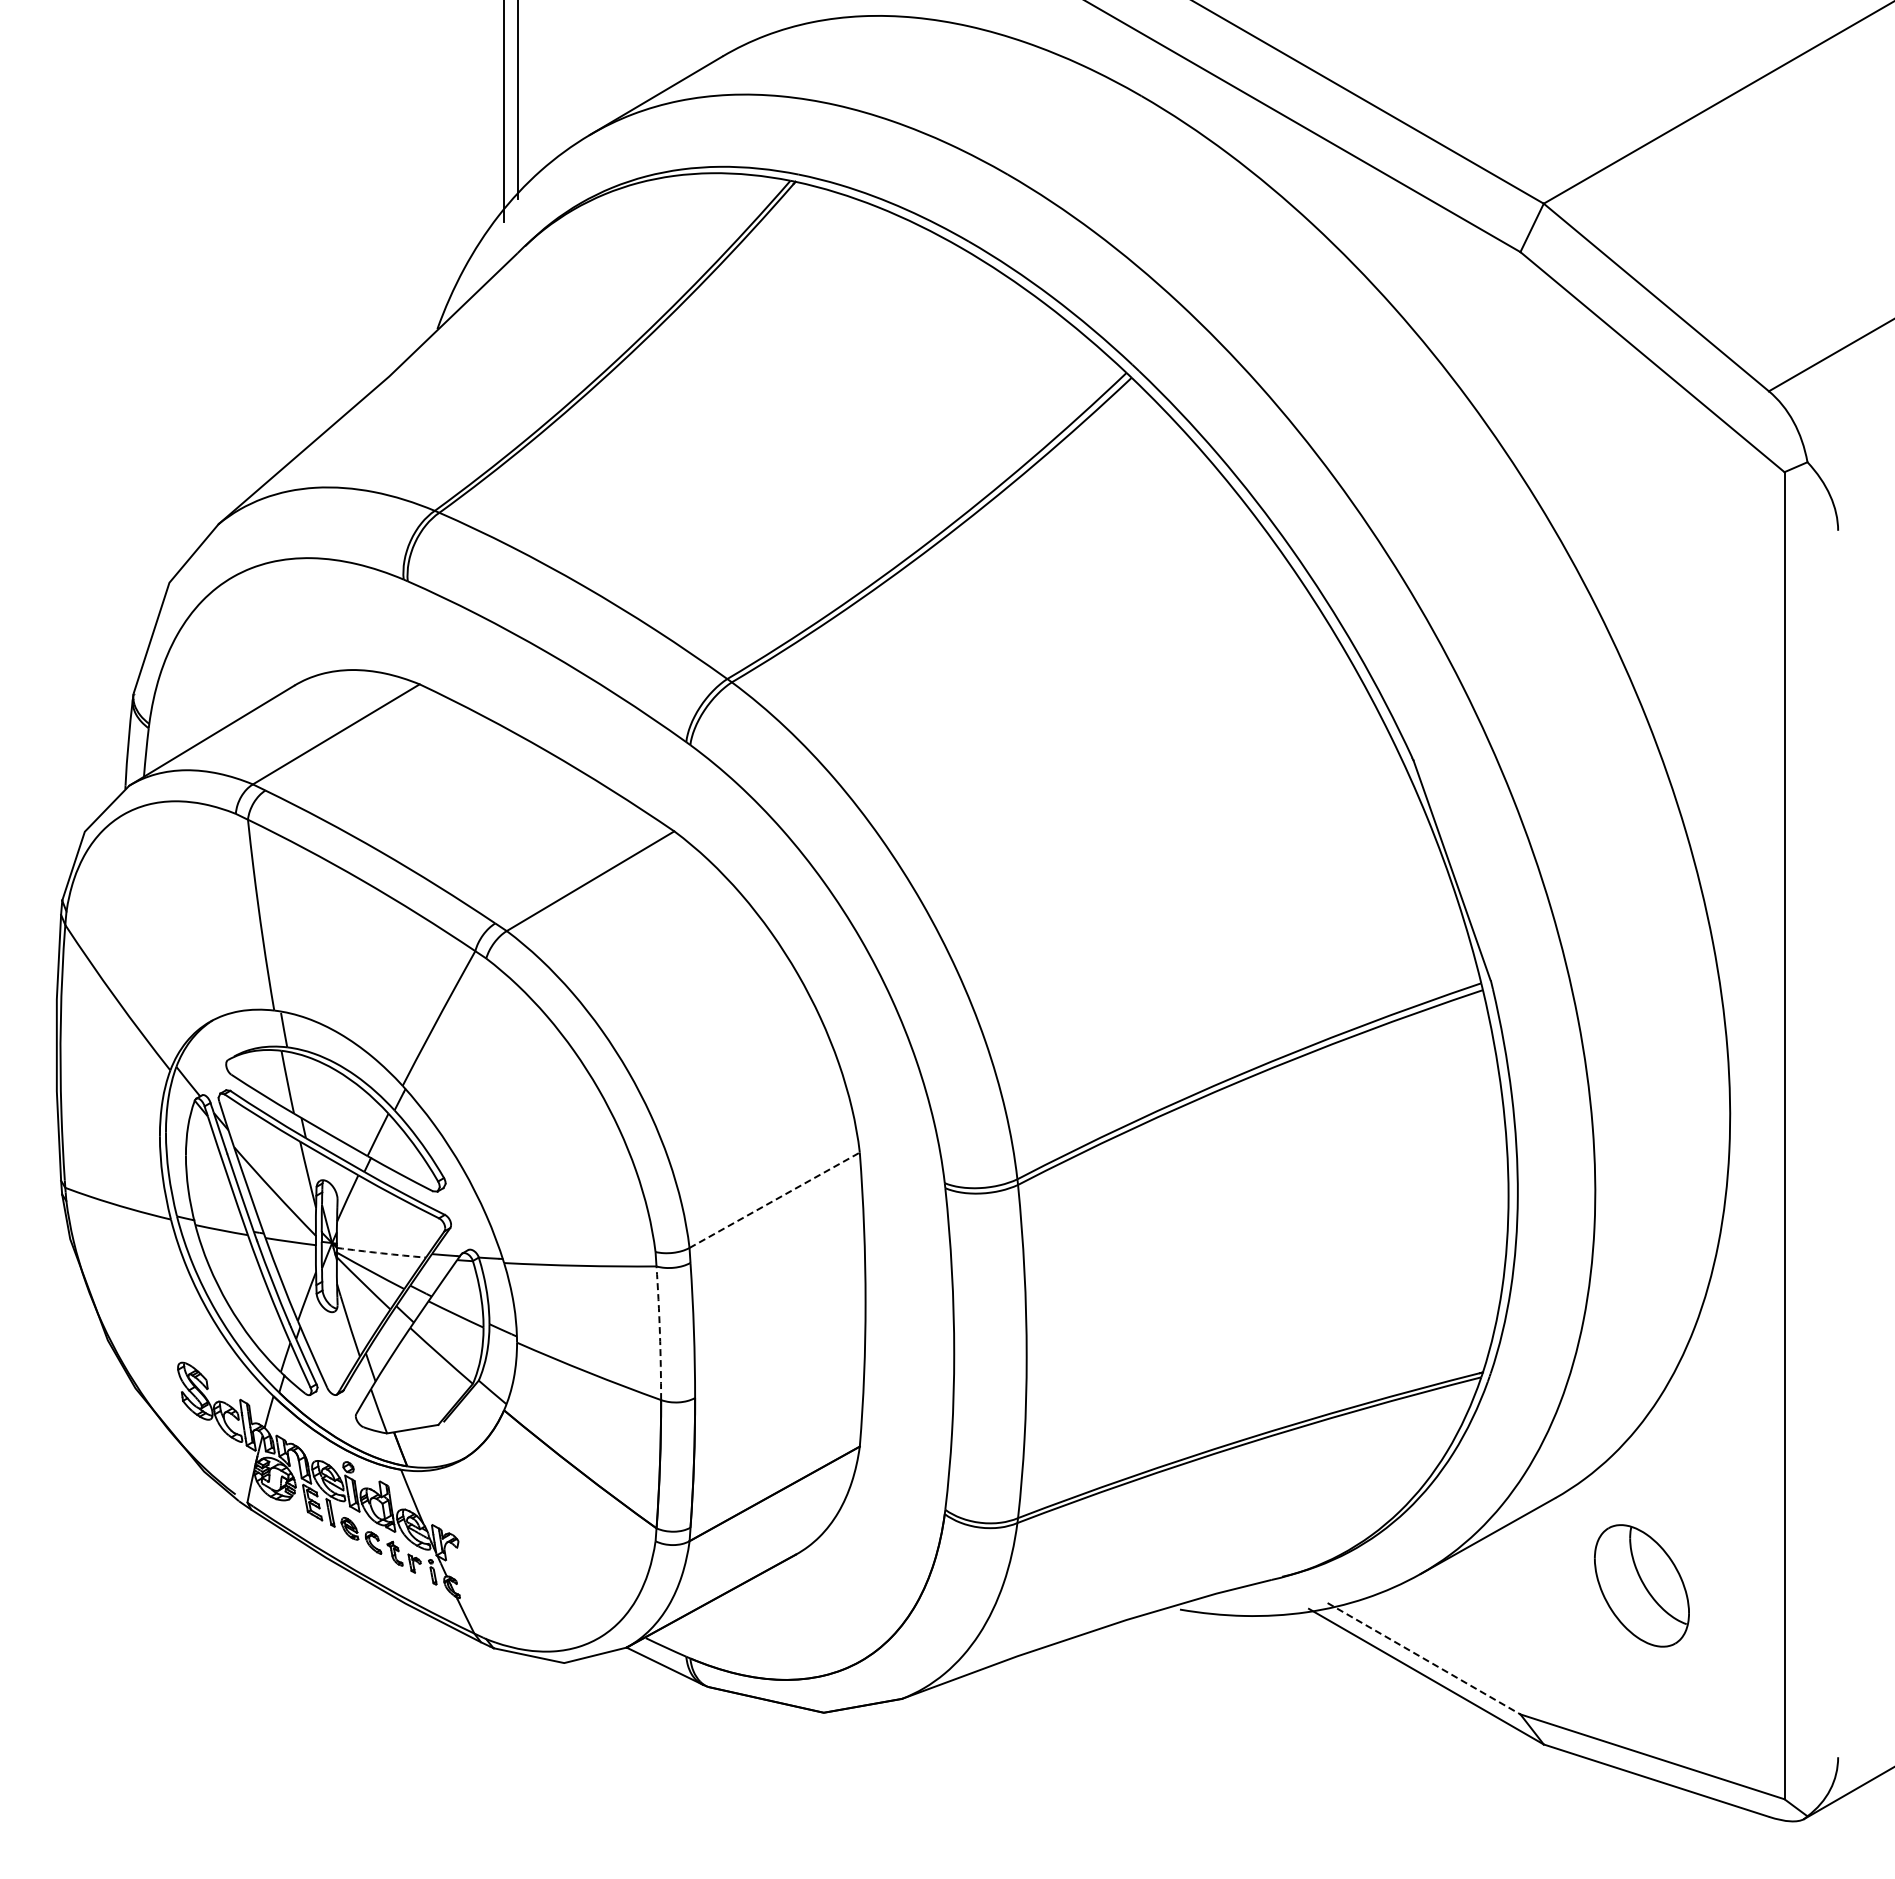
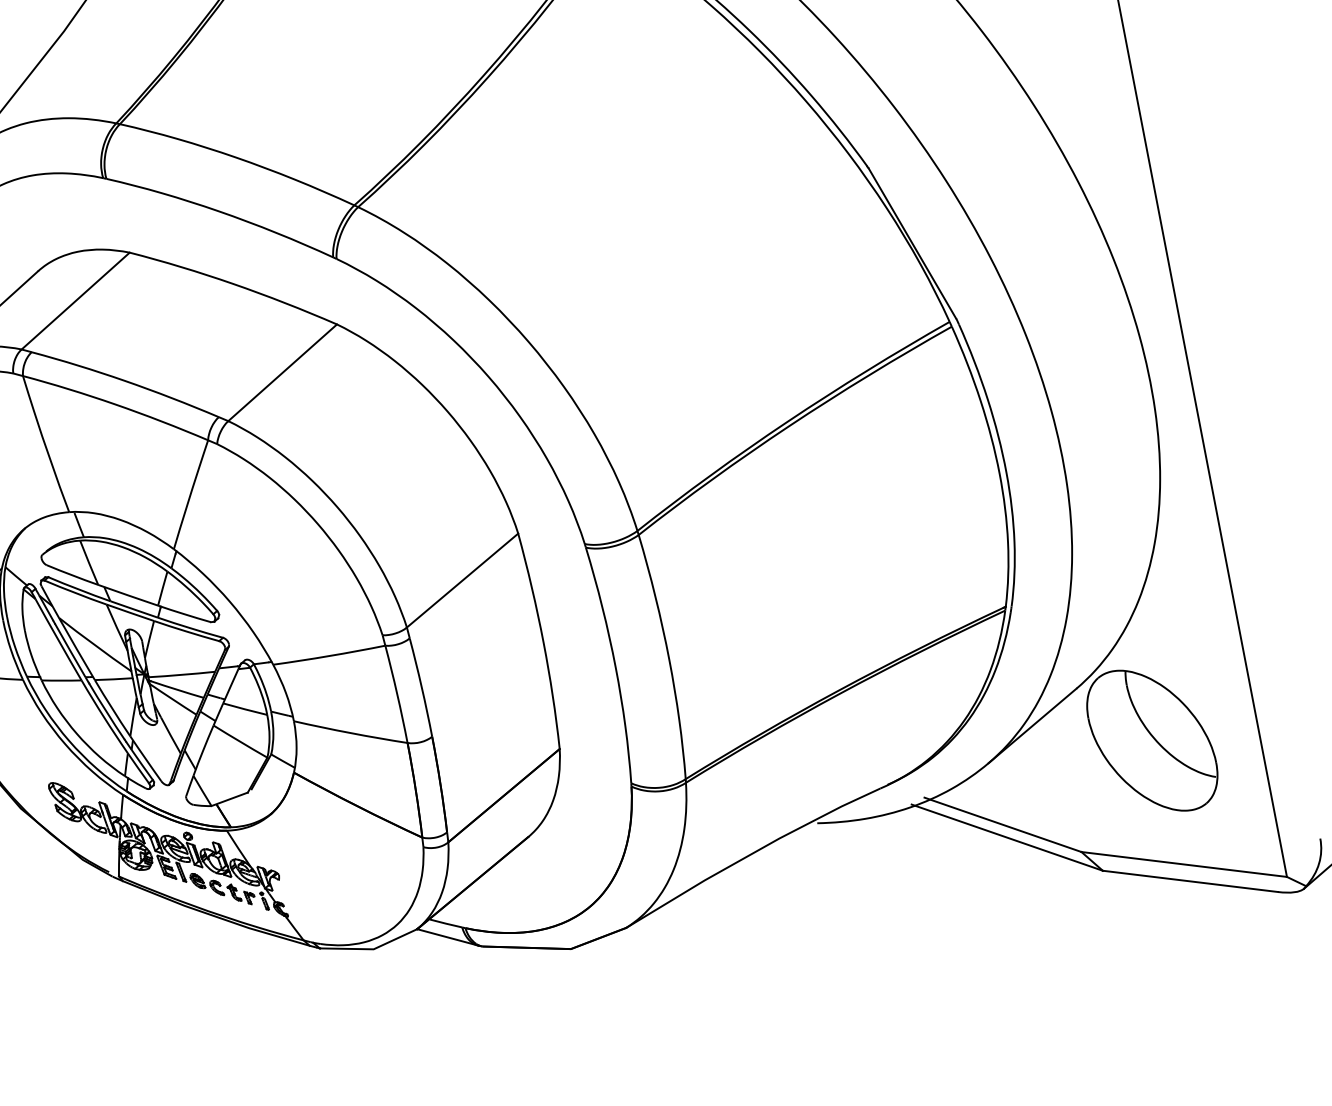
line: (774, 1200) -> (462, 580), dashed -> solid
arc: (381, 1253) -> (182, 675), dashed -> solid
arc: (659, 1333) -> (396, 694), dashed -> solid
part: (1641, 1585) -> (1151, 740), size x1.67
line: (1424, 1658) -> (1003, 824), dashed -> solid

